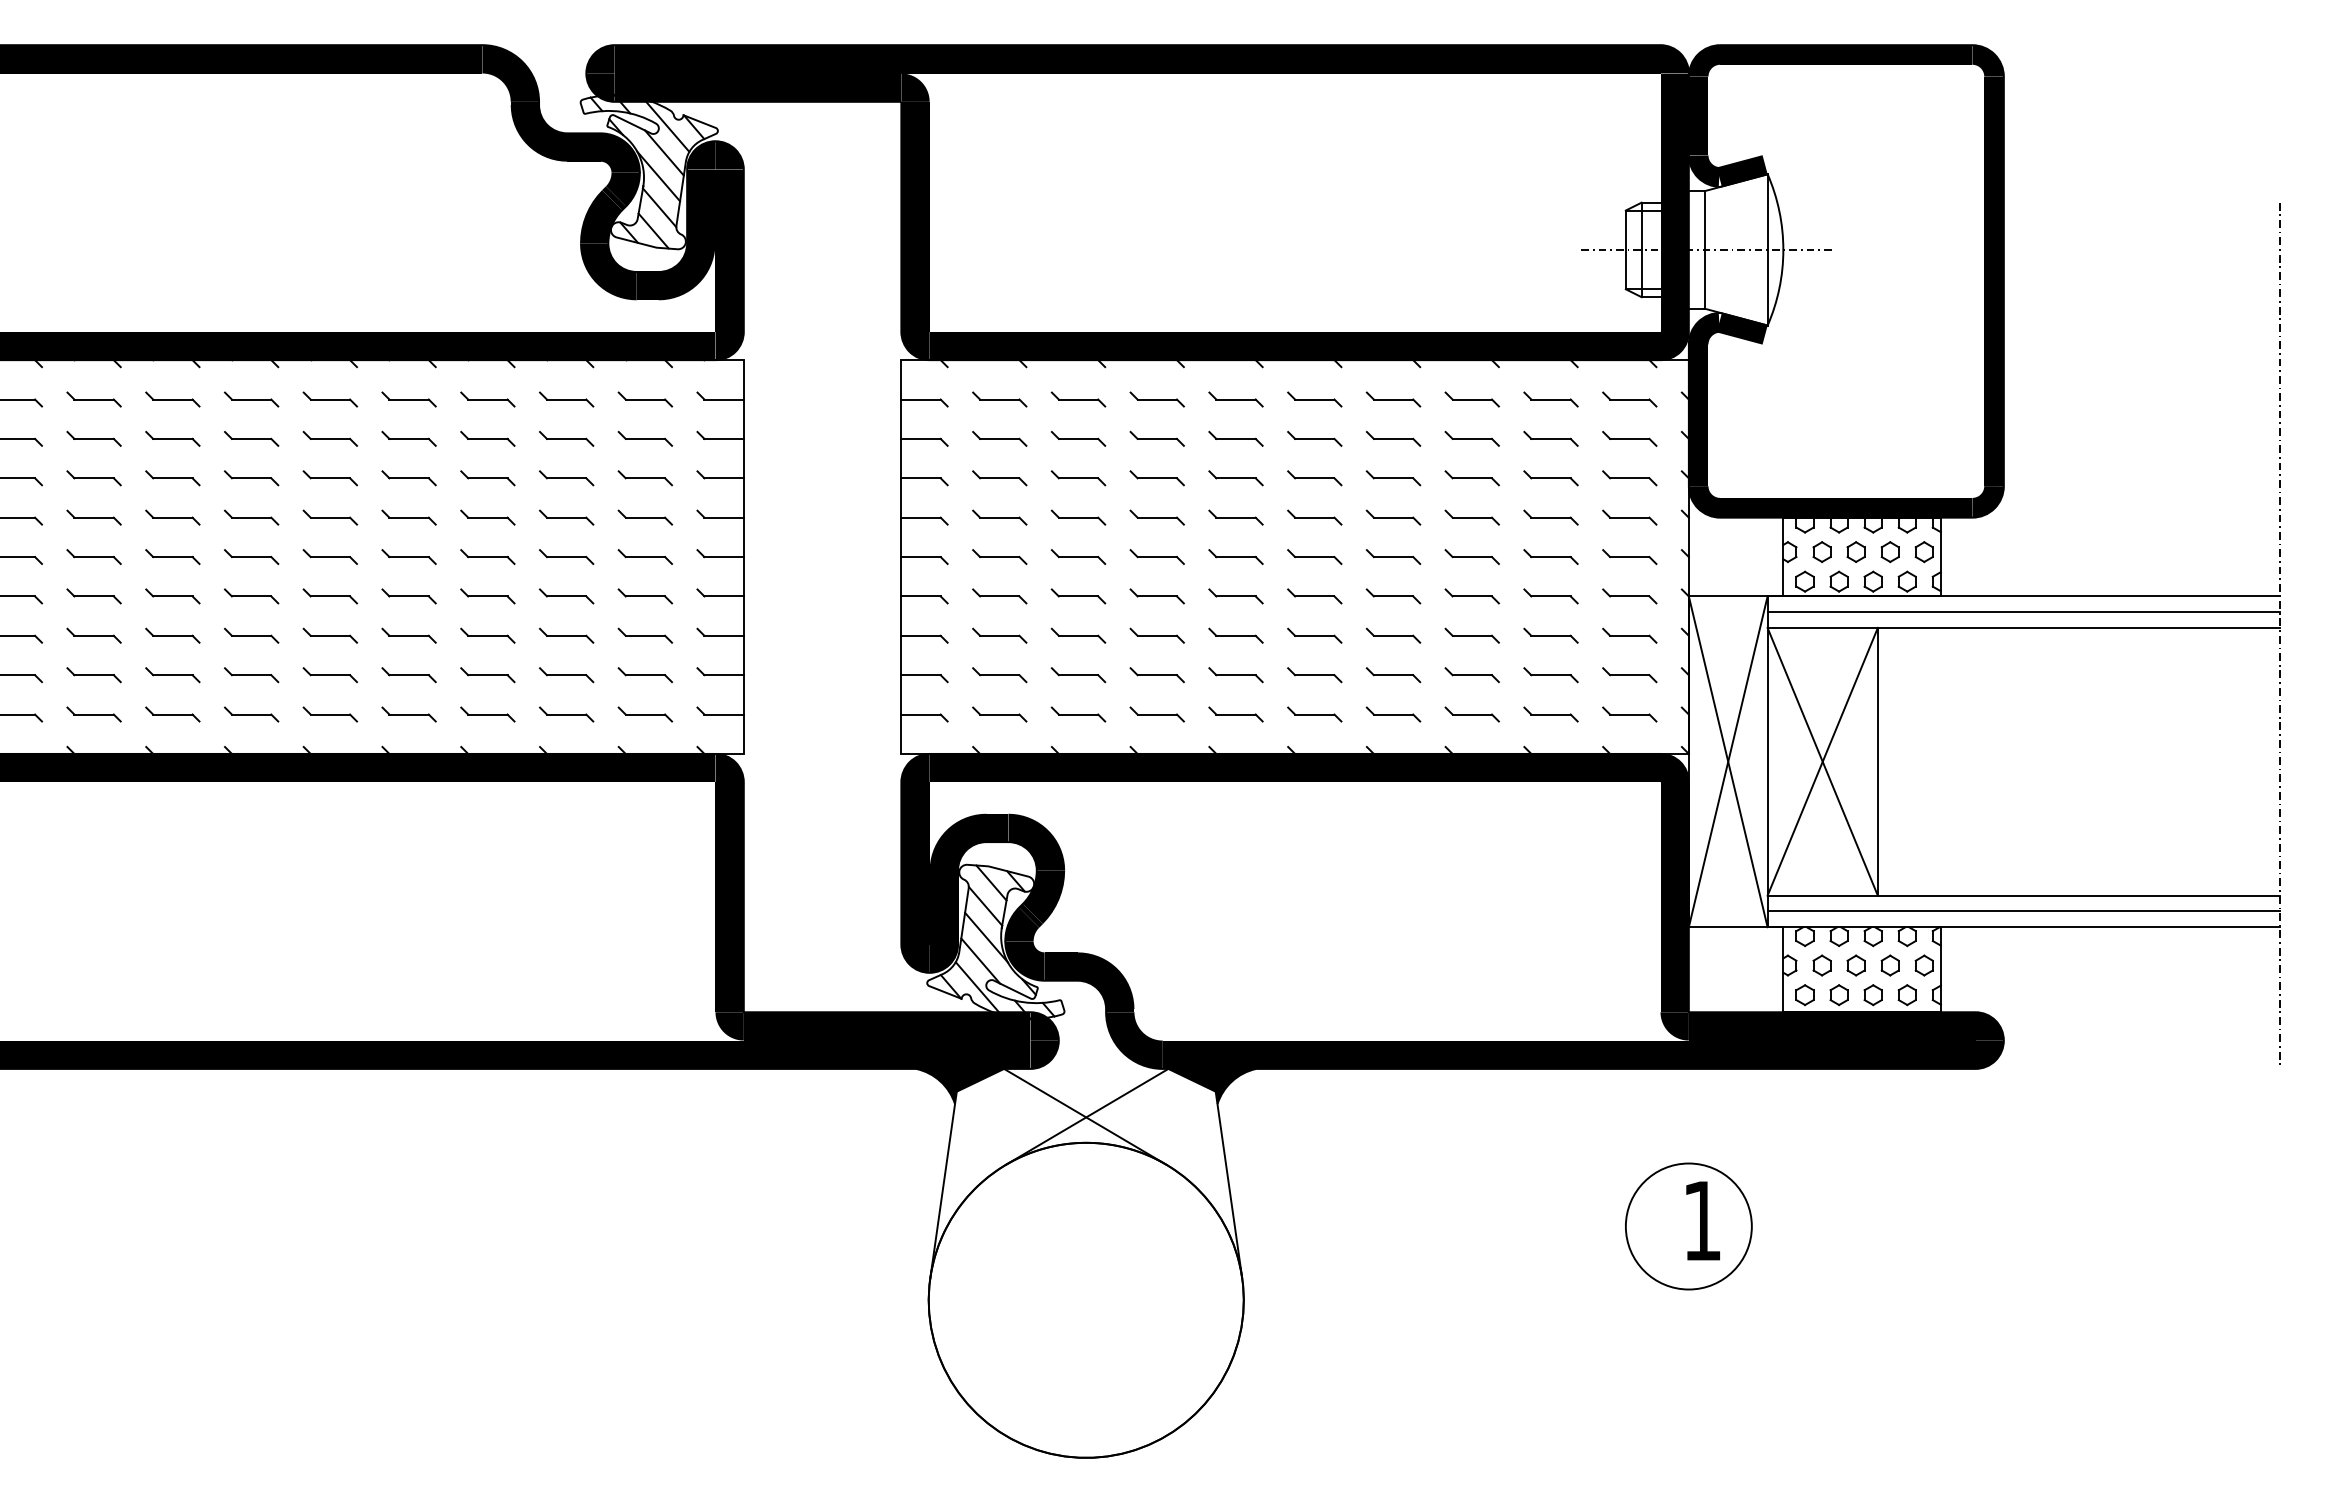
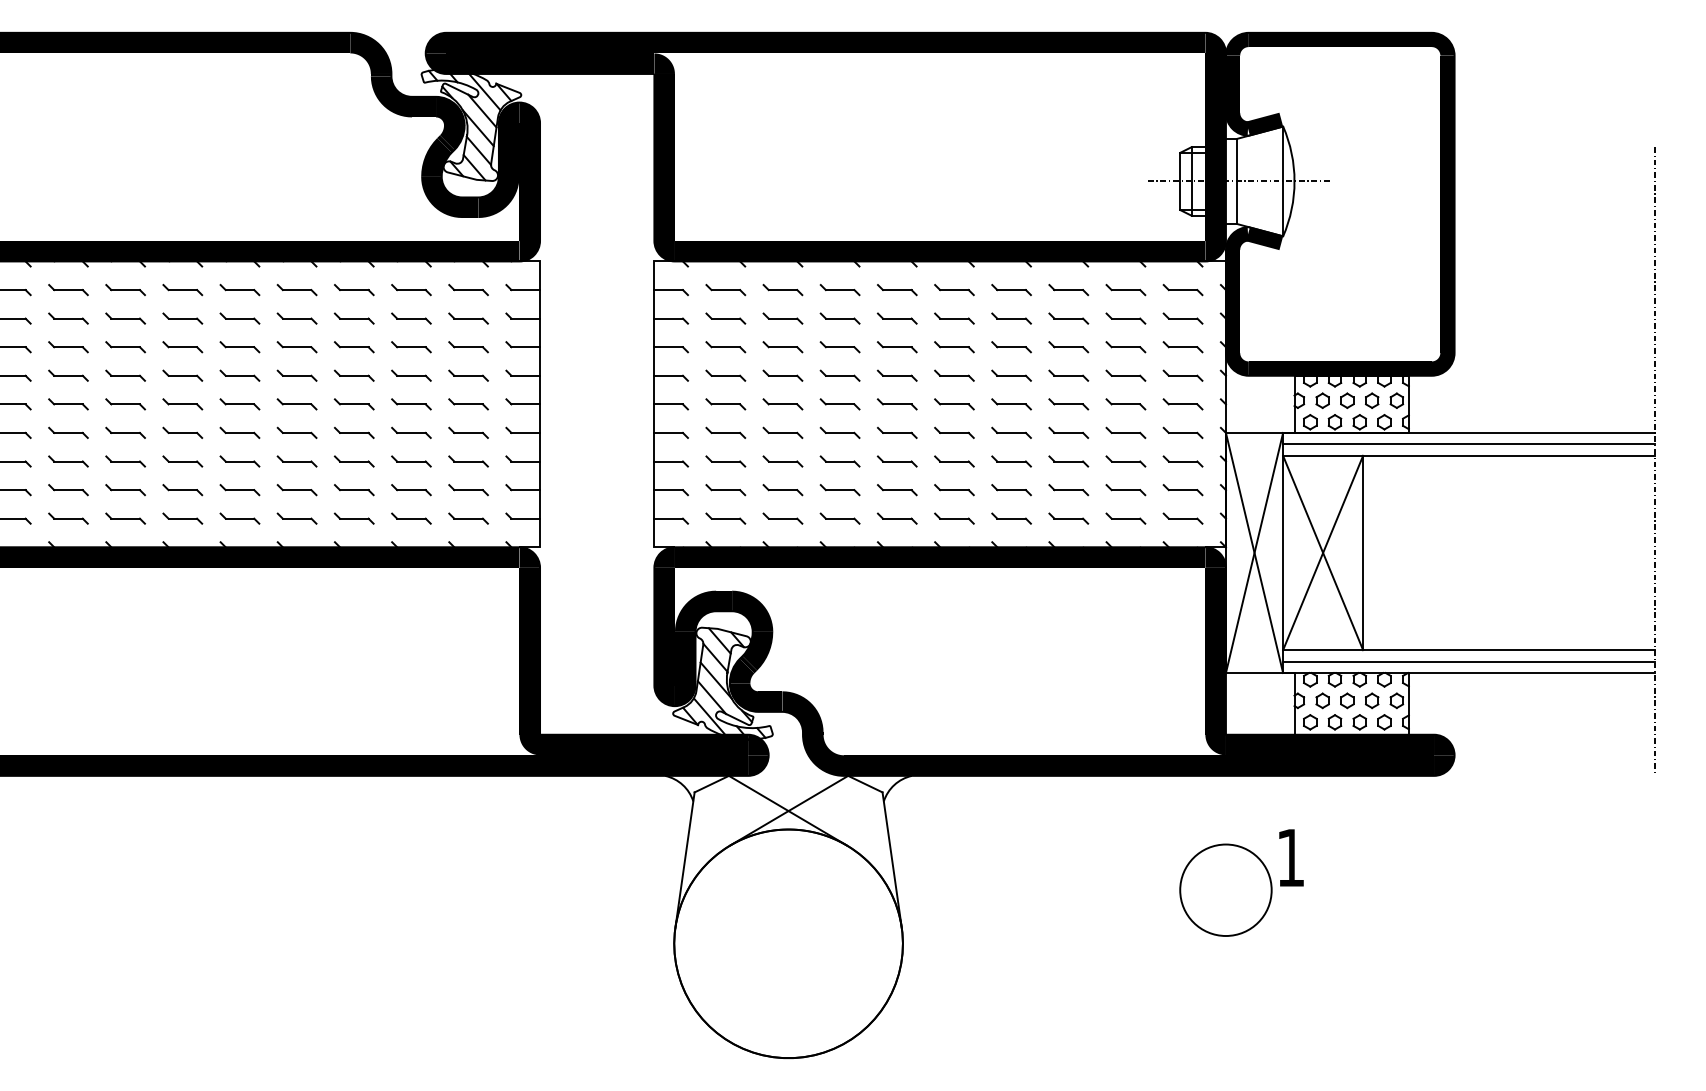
fill: (960, 1086) -> (697, 788), removed
fill: (1212, 1086) -> (880, 788), removed
text: (1702, 1220) -> (1291, 857), moved

